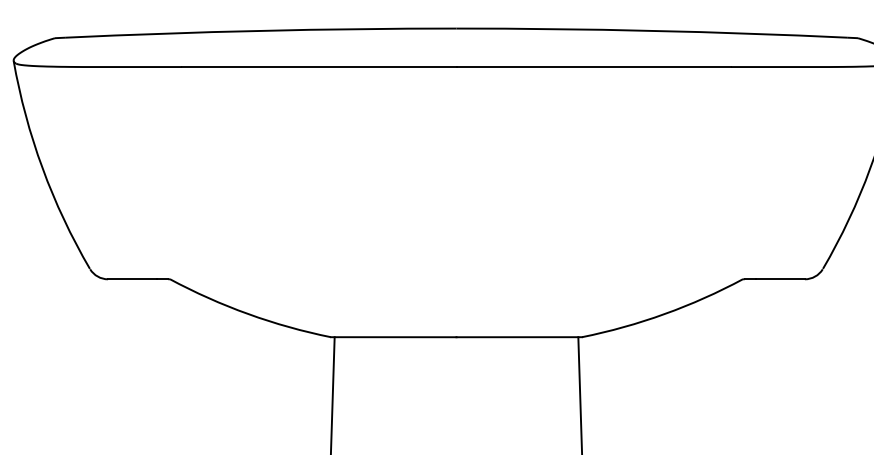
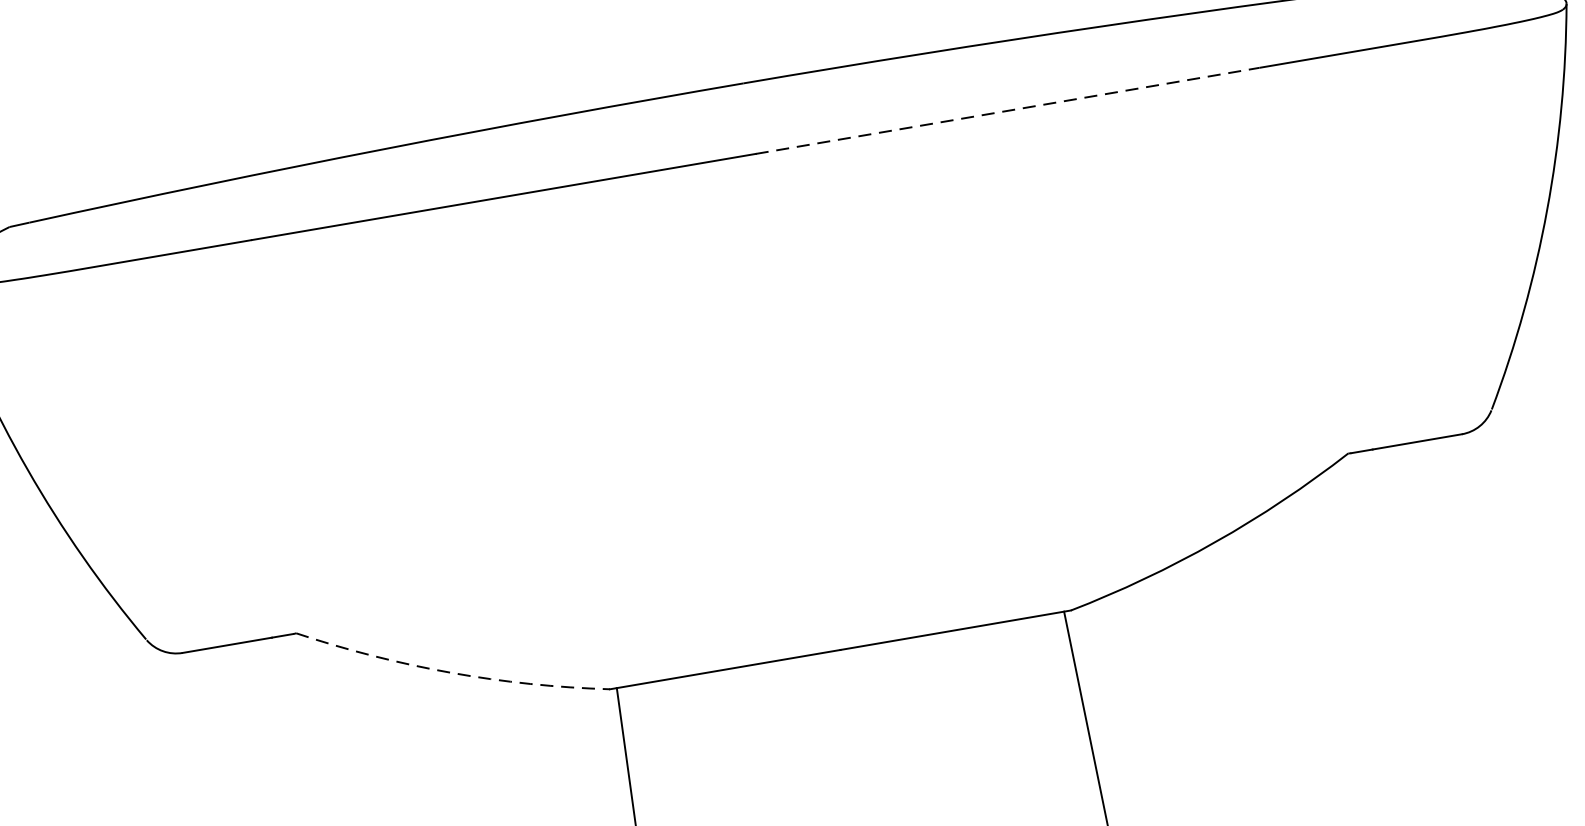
line: (594, 67) -> (1009, 111), solid -> dashed
arc: (248, 314) -> (451, 673), solid -> dashed

